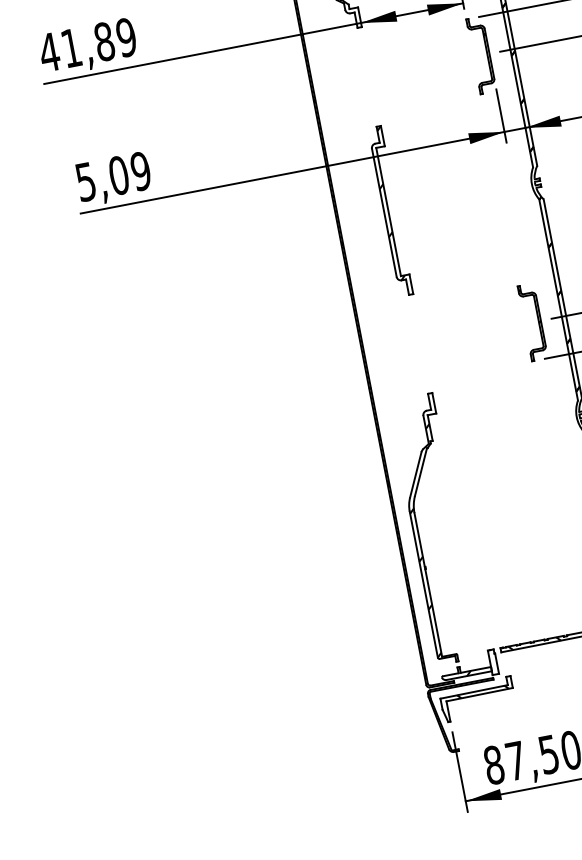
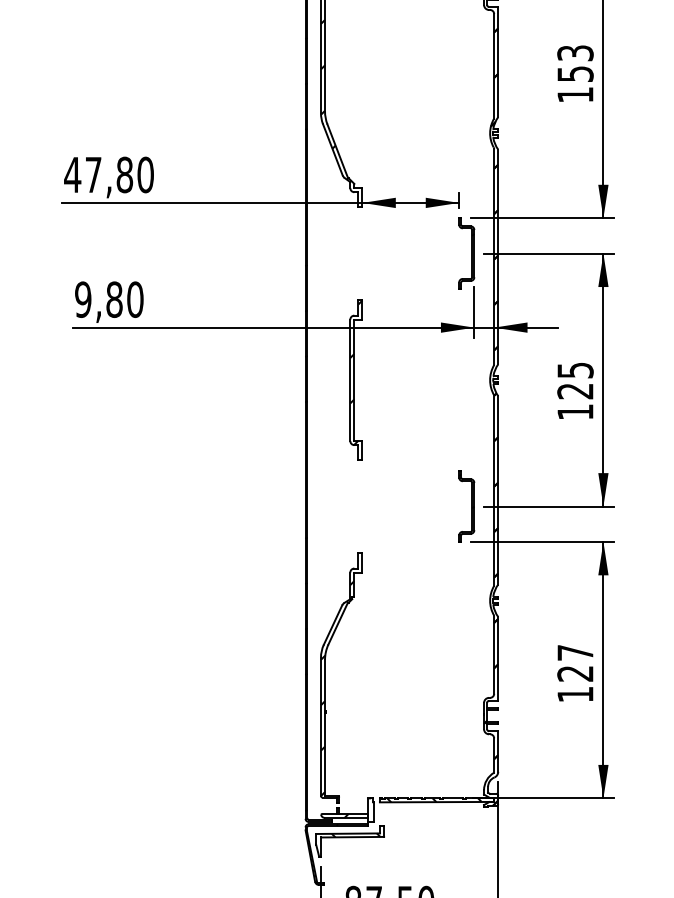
text: (98, 43) -> (119, 175), 41,89 -> 47,80
text: (113, 176) -> (109, 299), 5,09 -> 9,80

